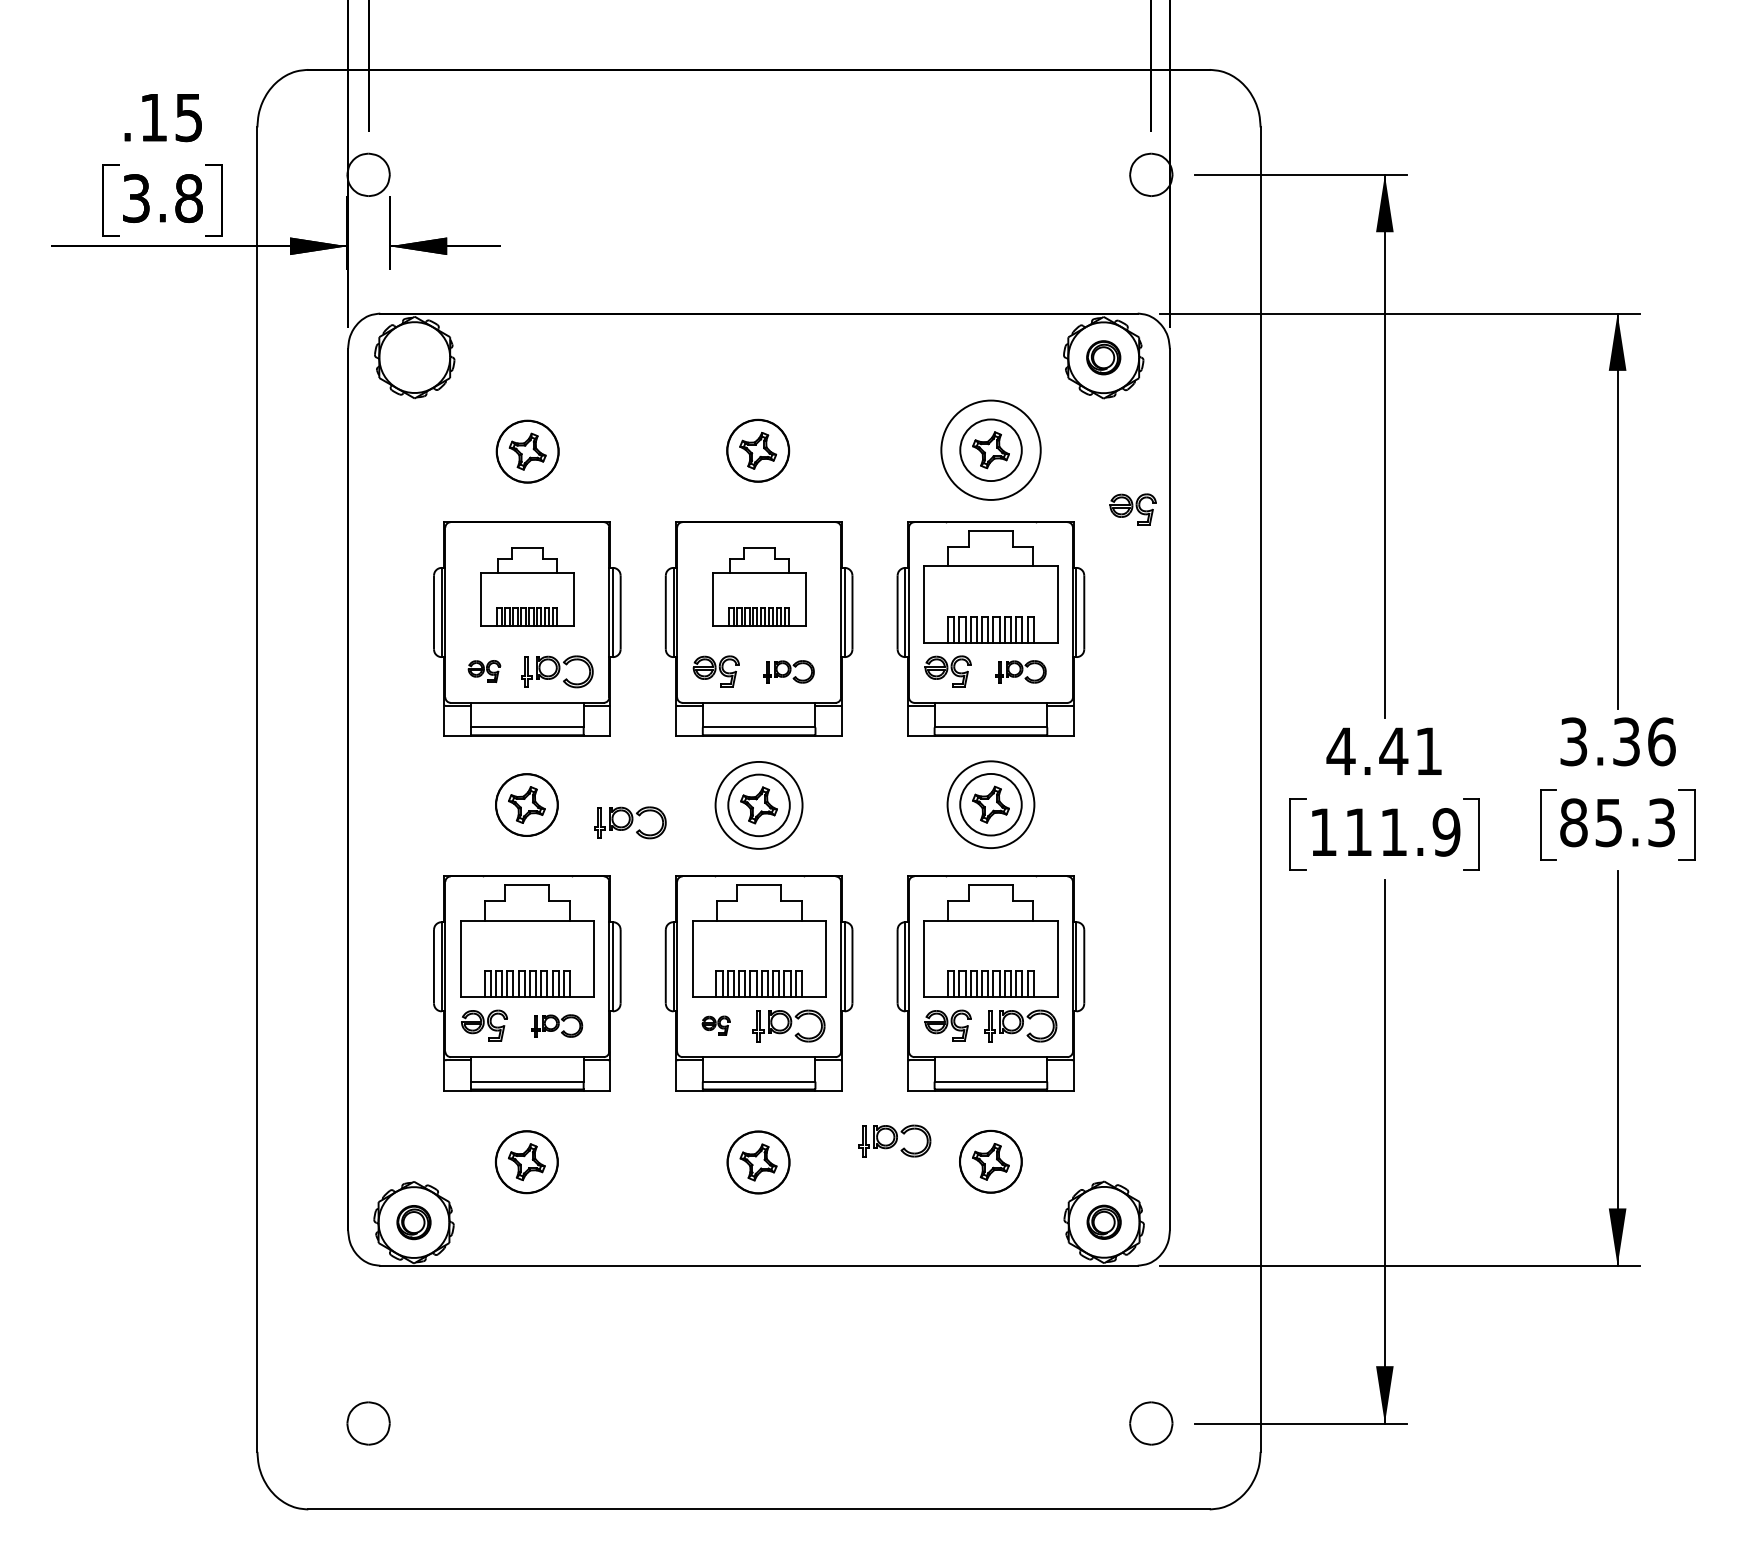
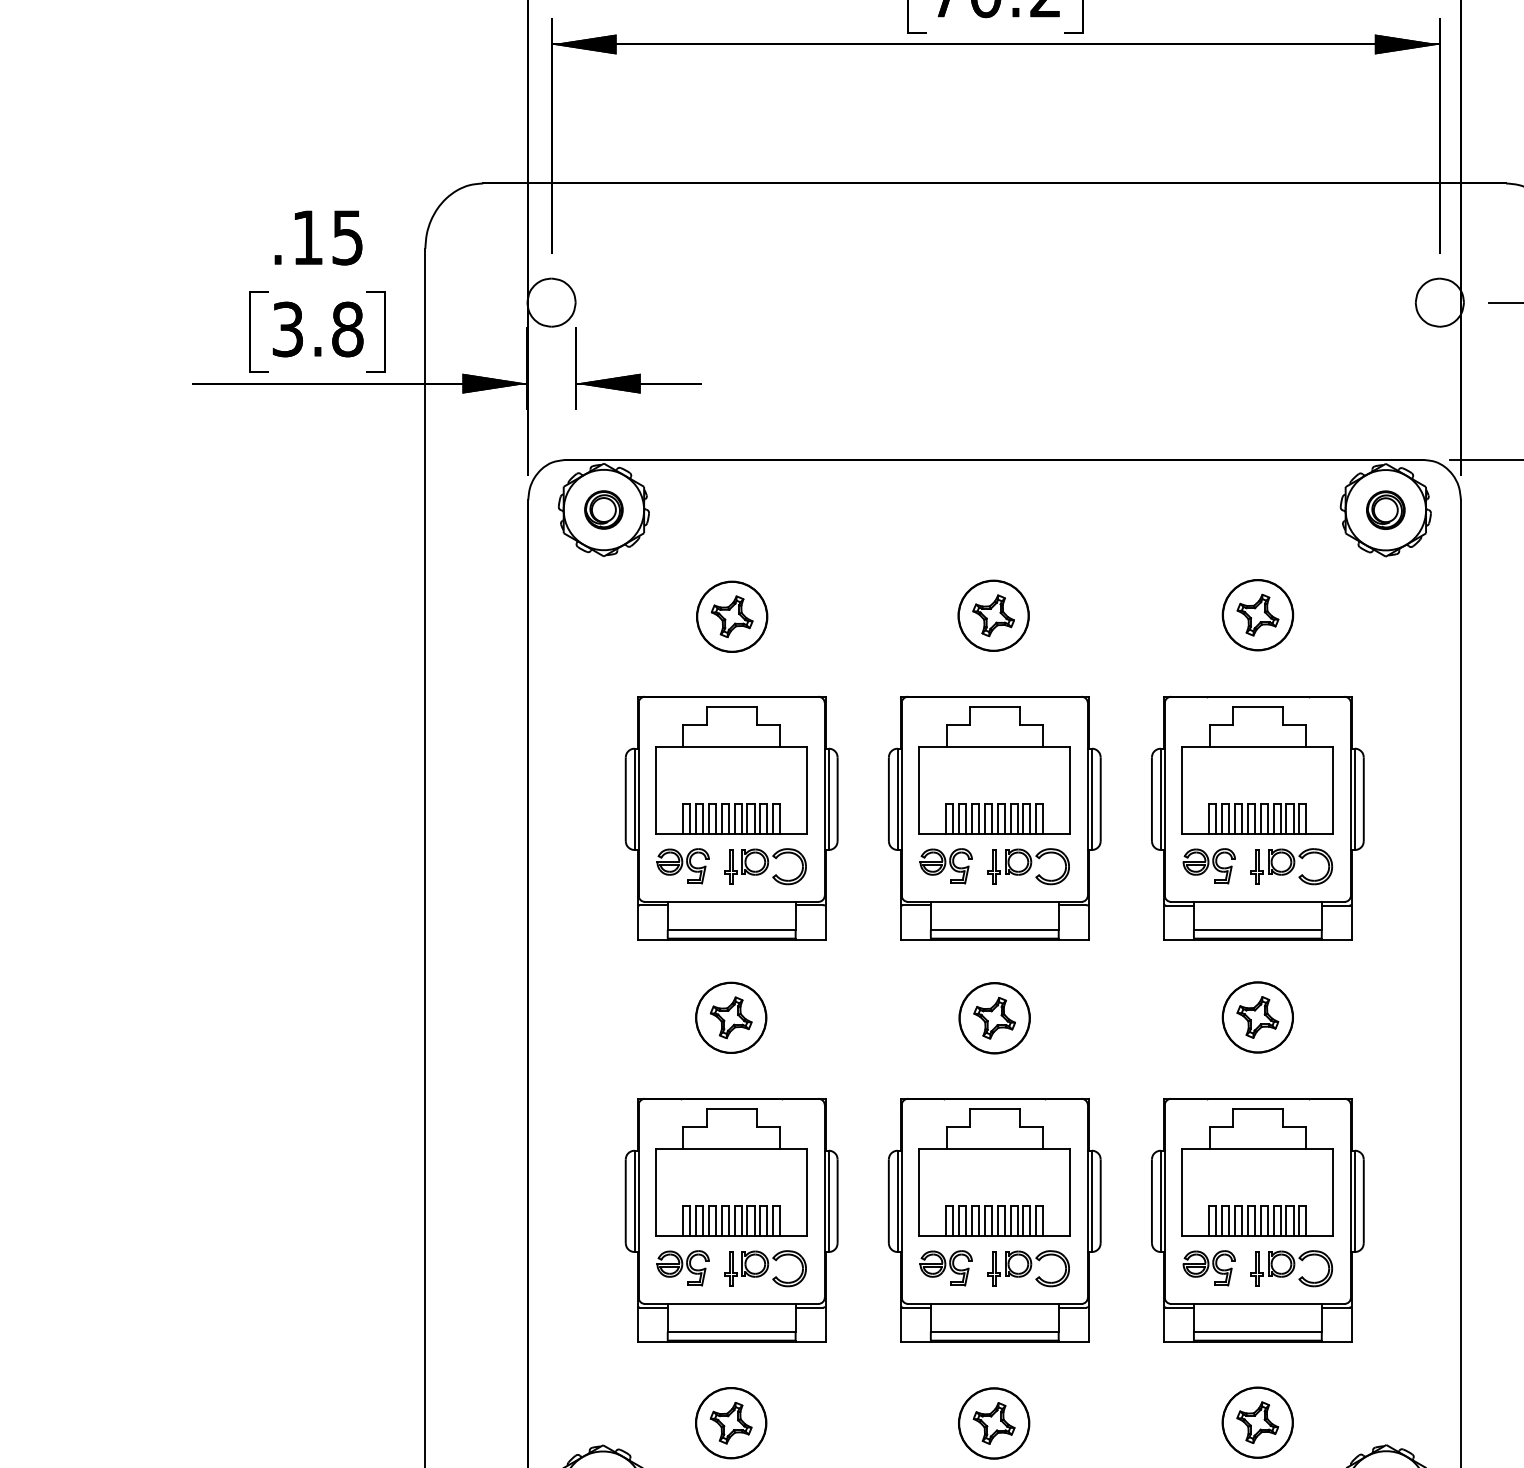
part: (414, 357) -> (603, 509), added
circle: (990, 450) -> (1257, 615), size x0.62
part: (1132, 509) -> (1418, 682), removed
part: (527, 586) -> (731, 769), size x1.43
part: (759, 586) -> (995, 769), size x1.43
part: (484, 671) -> (683, 866), size x1.43
part: (788, 671) -> (1028, 866), size x1.43
part: (1020, 671) -> (1291, 866), size x1.43
circle: (990, 804) -> (1257, 1017), size x0.71
circle: (759, 805) -> (995, 1018), size x0.71
part: (630, 822) -> (848, 1037), removed
part: (557, 1025) -> (765, 1268), size x1.43
part: (715, 1025) -> (945, 1268), size x1.67
part: (894, 1140) -> (1148, 1398), removed

